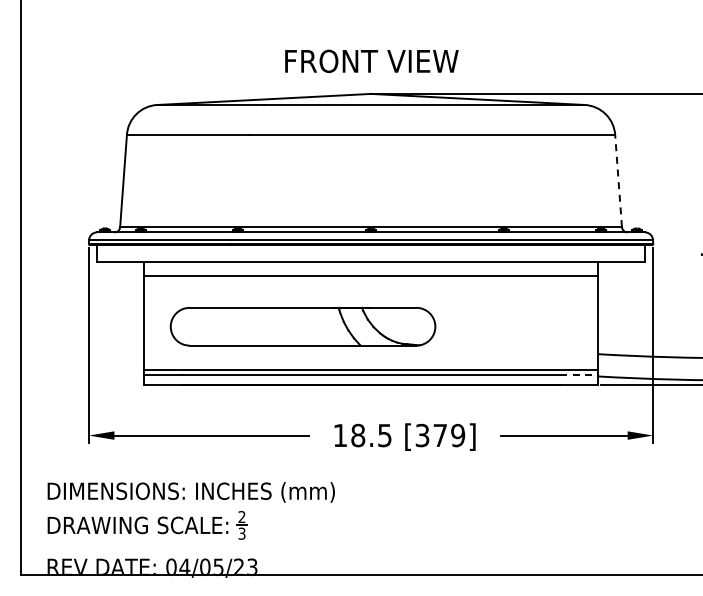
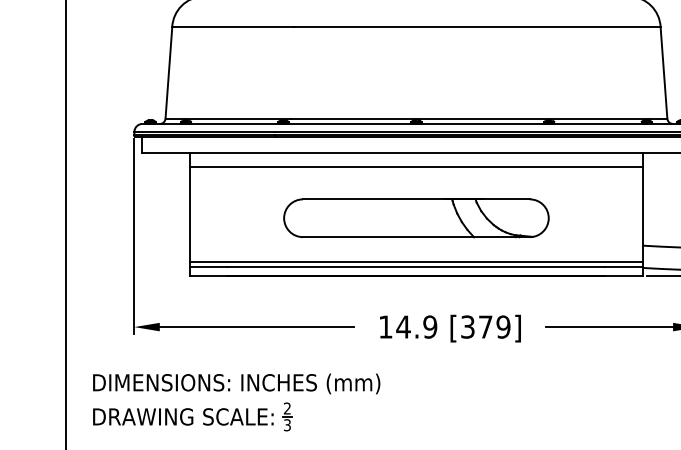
line: (618, 181) -> (663, 73), dashed -> solid
part: (302, 326) -> (415, 218), moved
line: (579, 375) -> (624, 267), dashed -> solid
text: (370, 435) -> (415, 327), 18.5 -> 14.9

